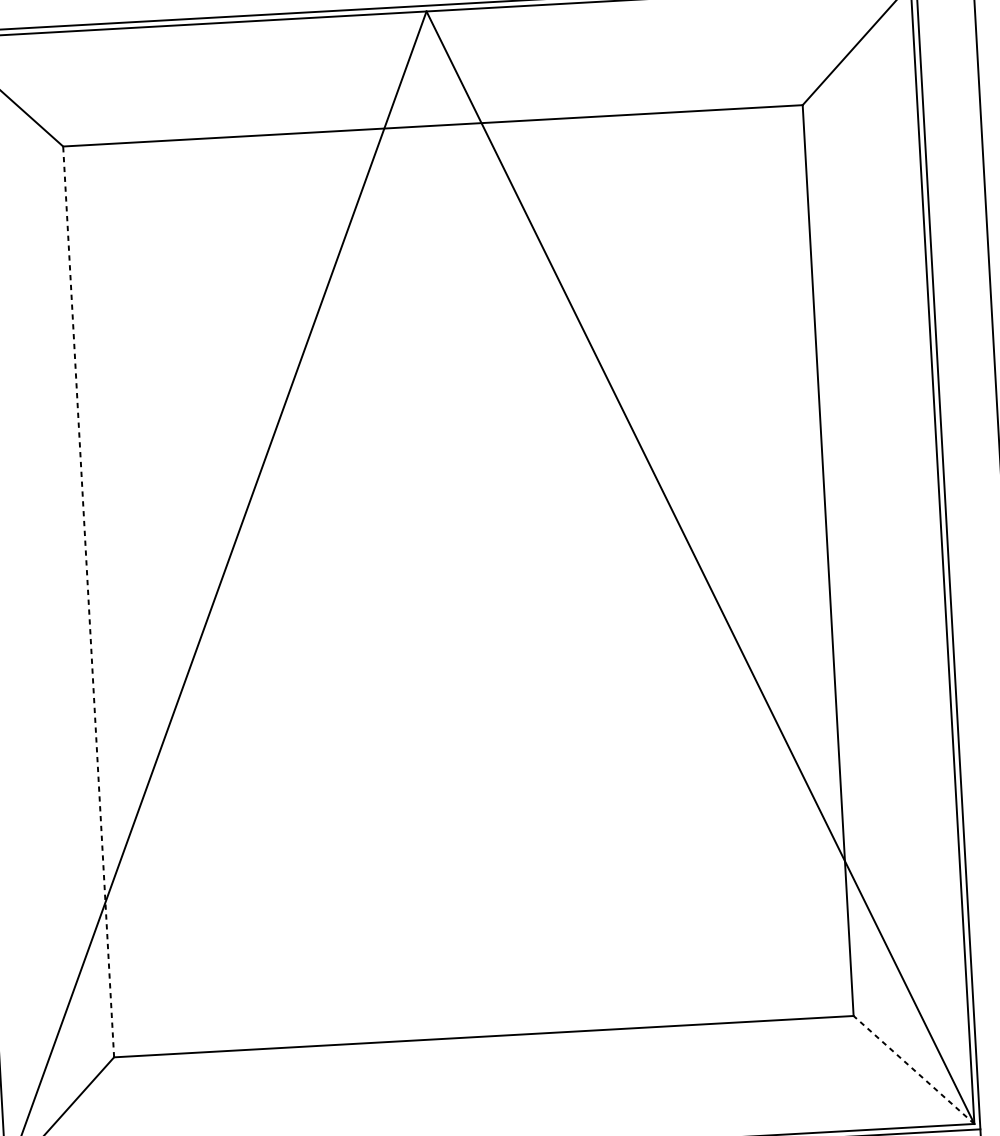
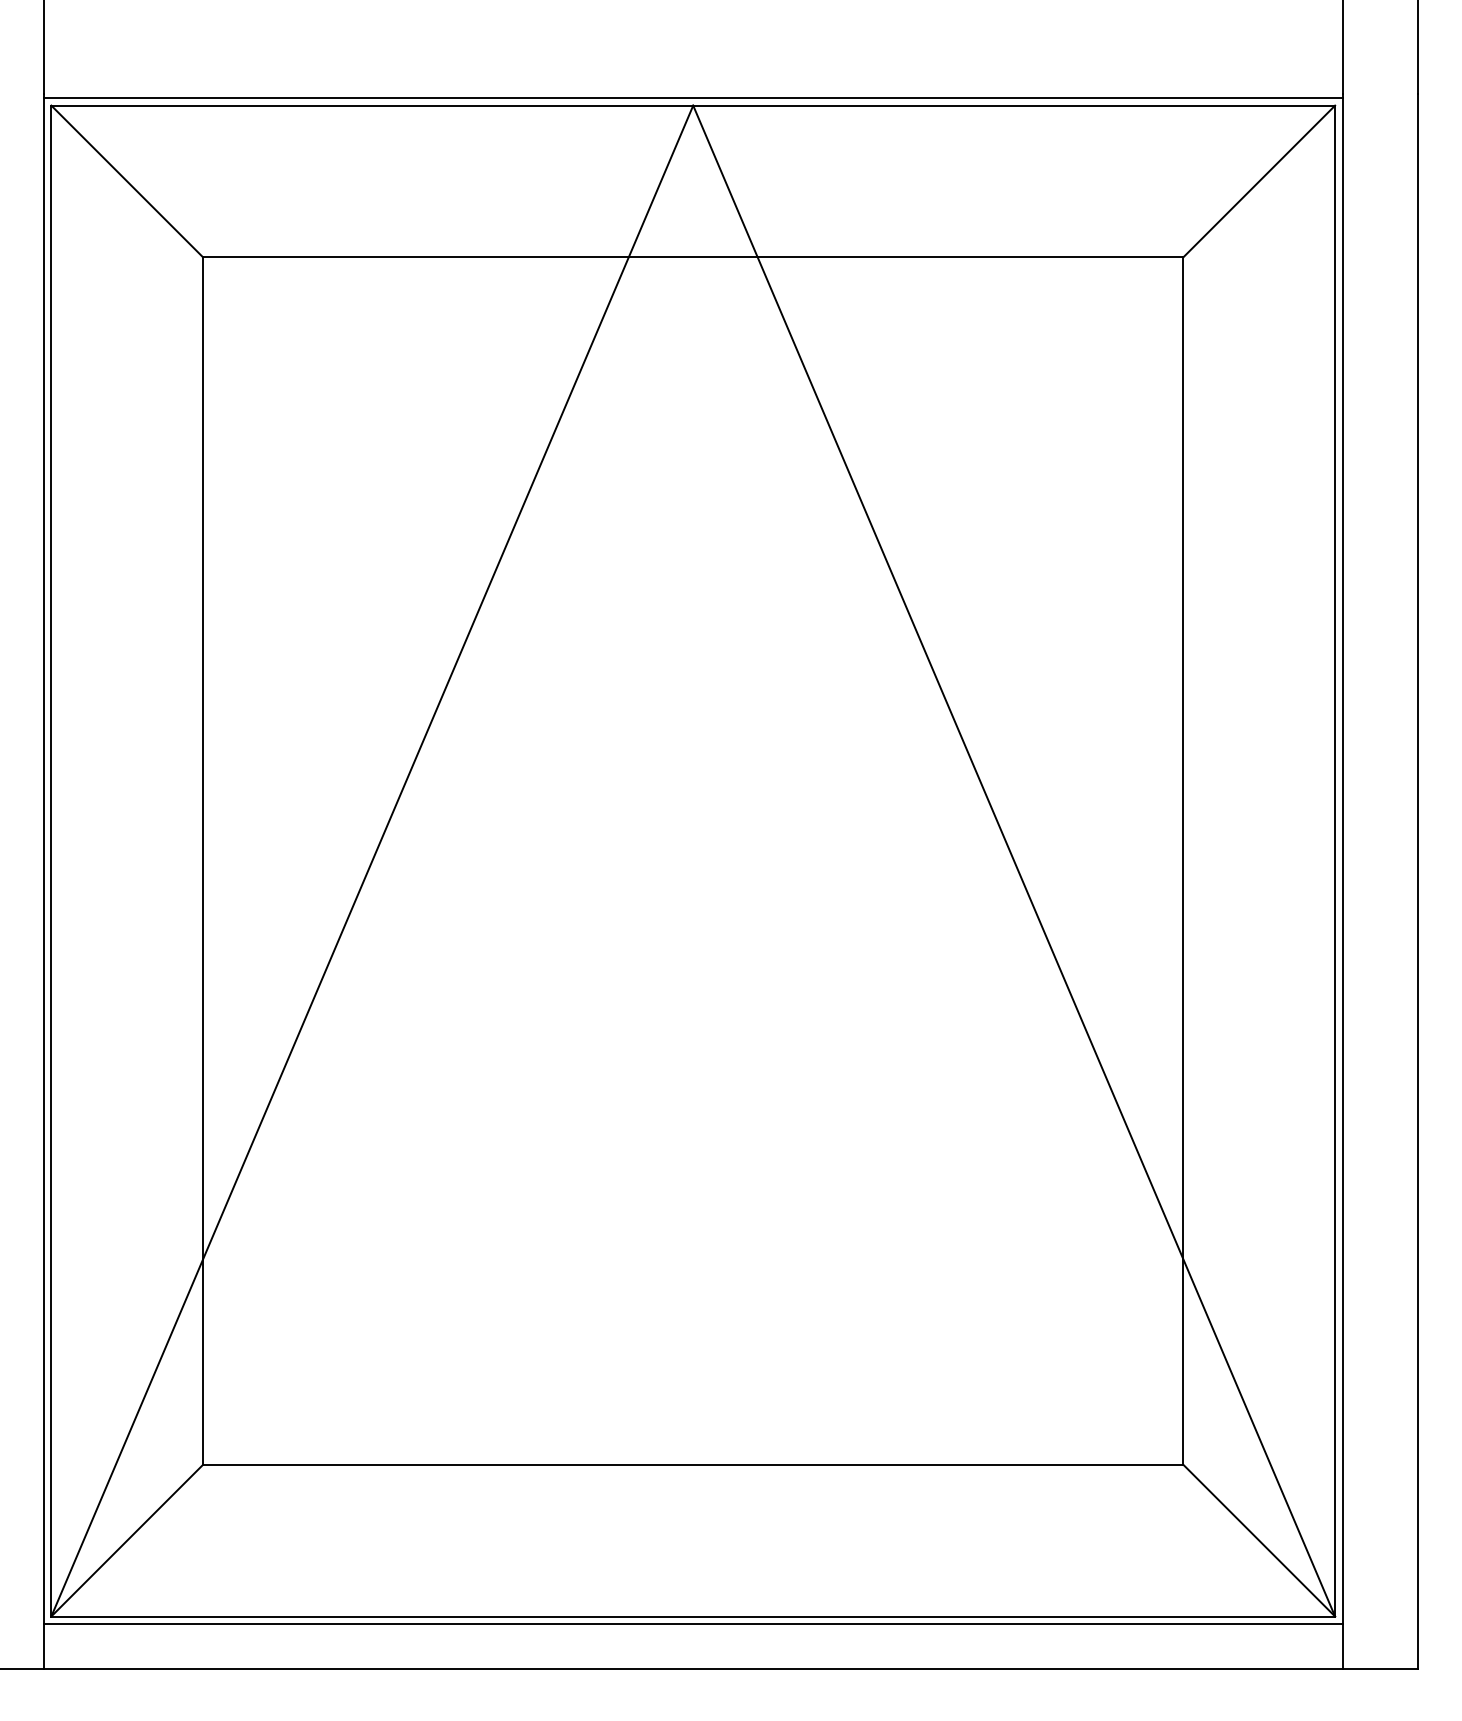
line: (89, 602) -> (203, 861), dashed -> solid
line: (913, 1069) -> (1258, 1540), dashed -> solid

